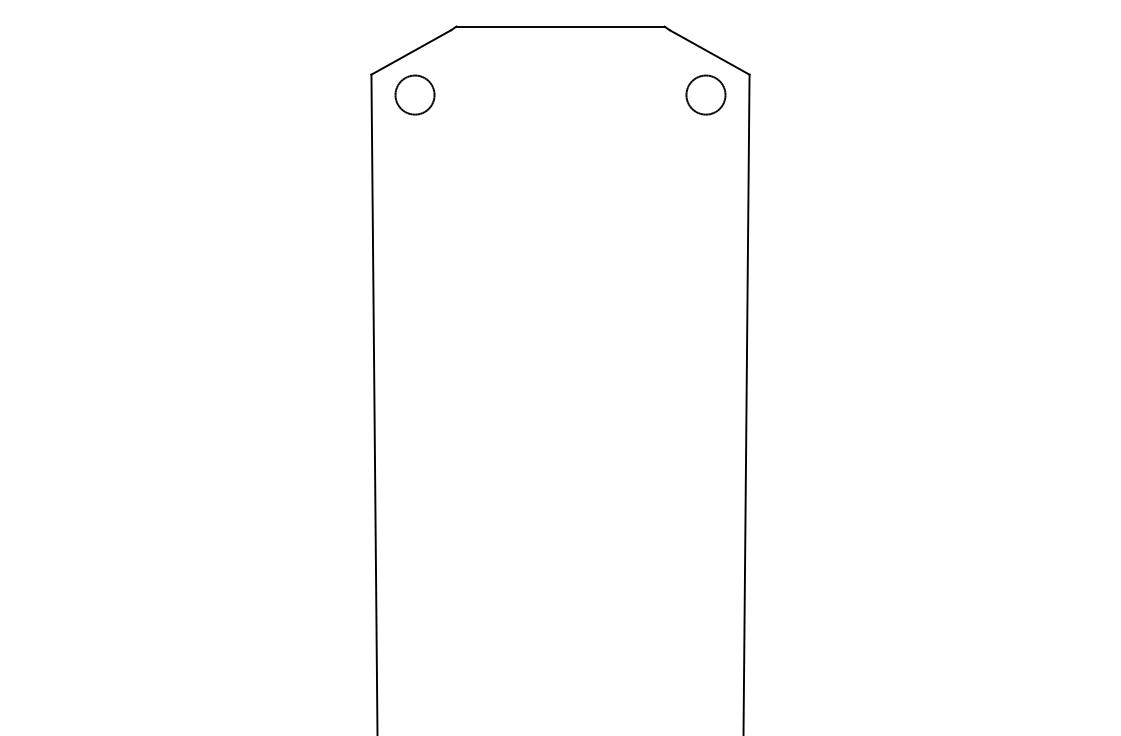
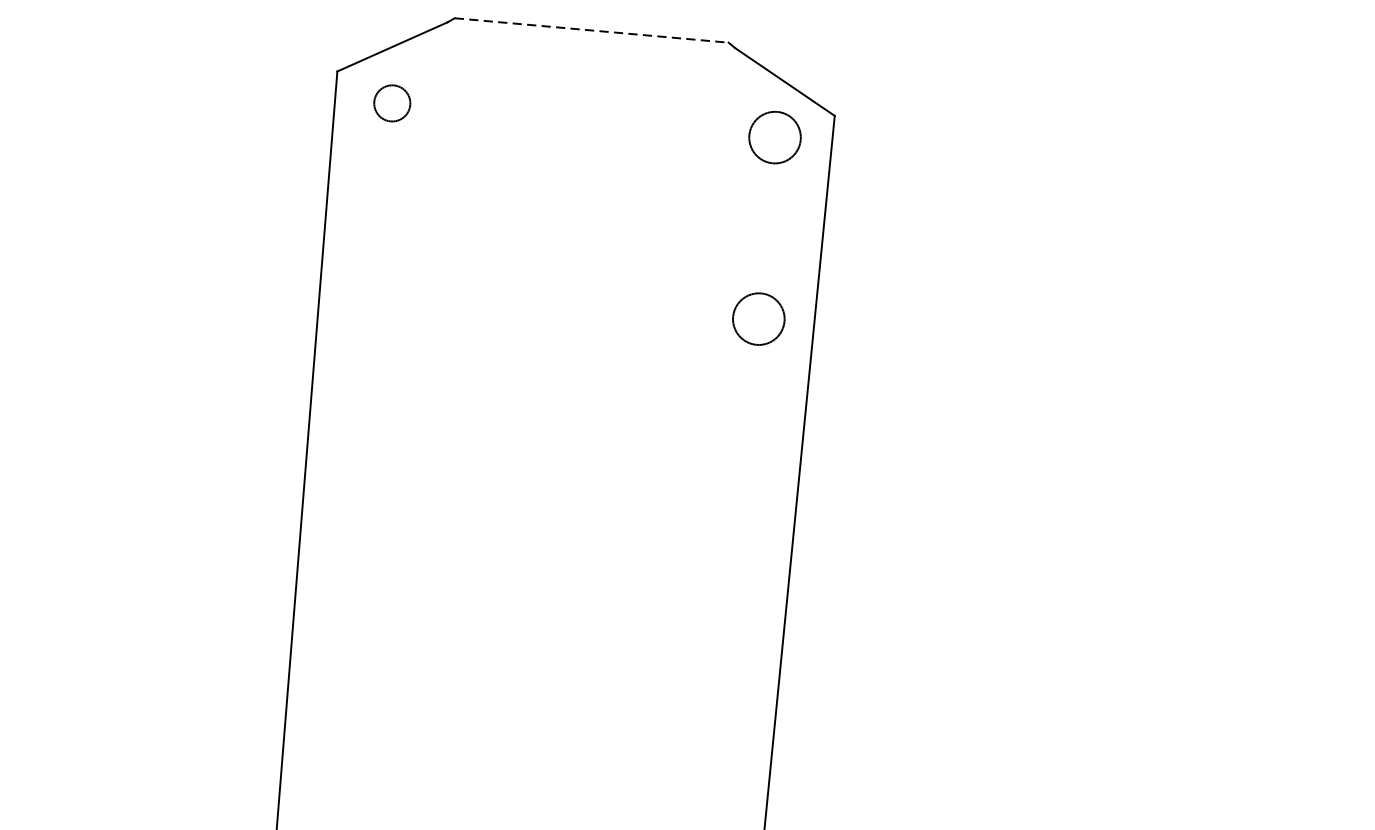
line: (560, 26) -> (591, 30), solid -> dashed
part: (414, 94) -> (391, 102), size x0.7
part: (705, 232) -> (758, 318), added

